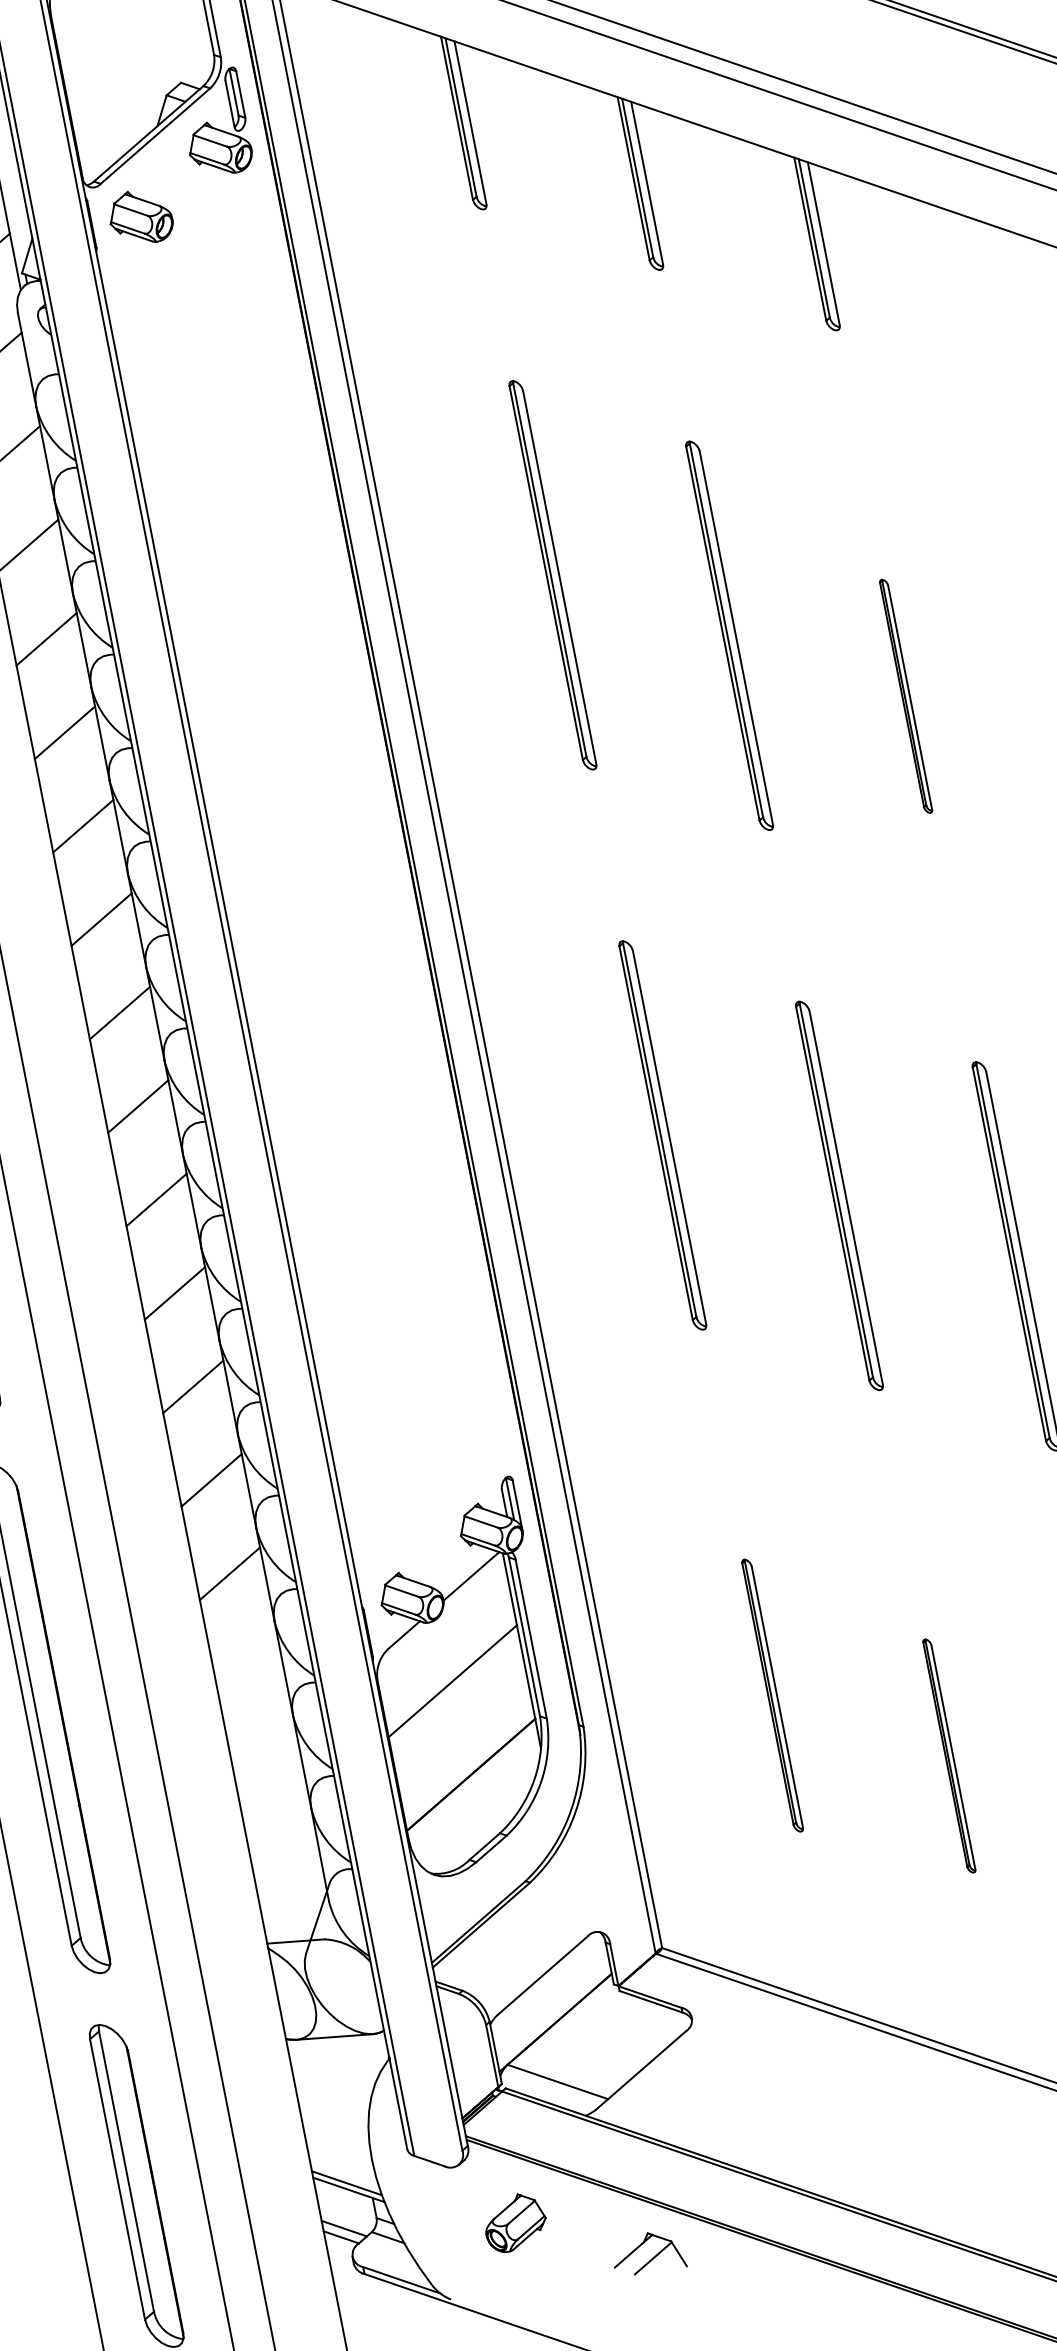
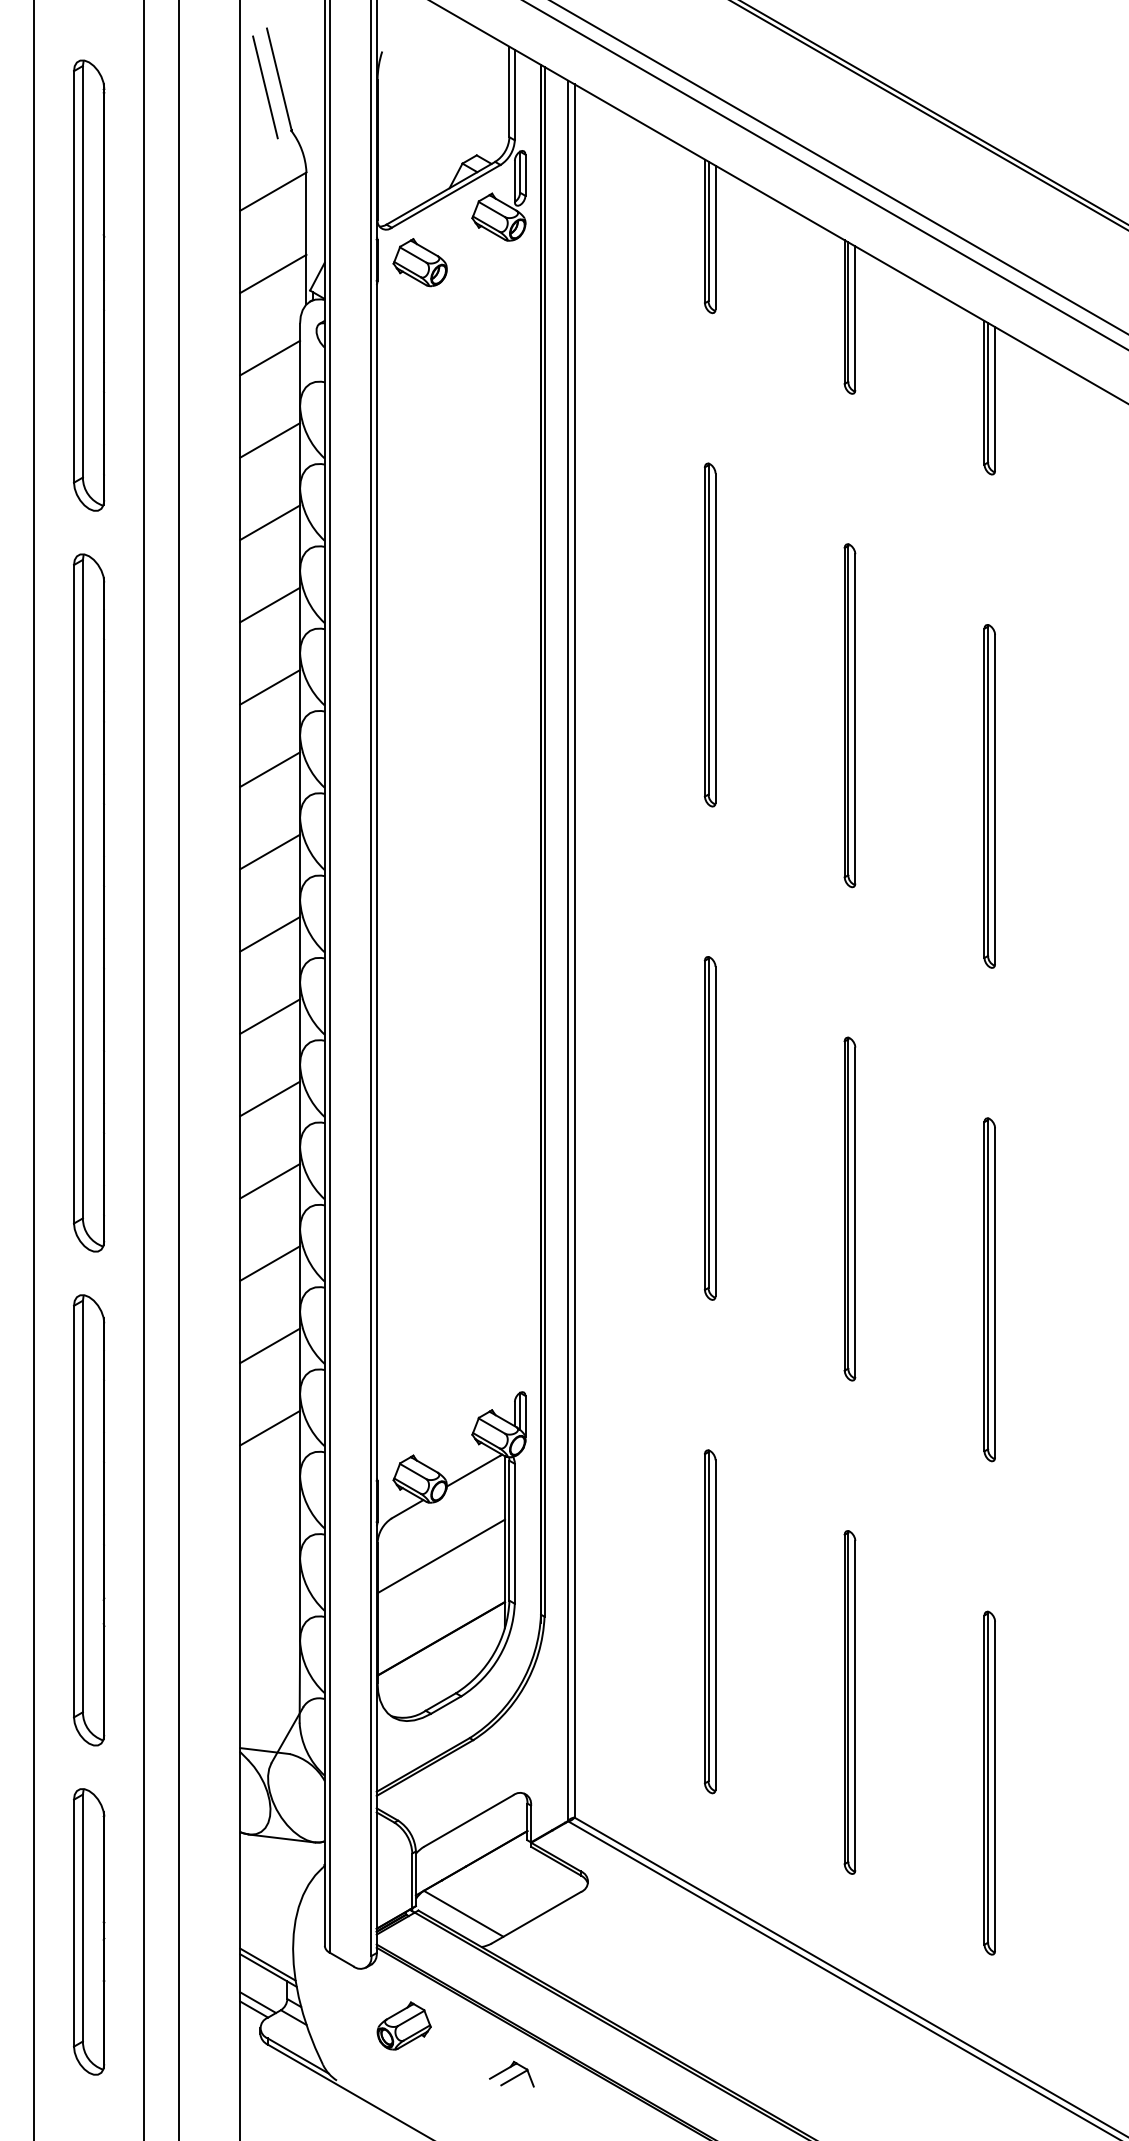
part: (905, 696) -> (989, 796), size x1.67
part: (771, 1695) -> (709, 1621), size x1.43
part: (948, 1756) -> (849, 1702), size x1.67
part: (647, 2252) -> (511, 2073), size x0.71

